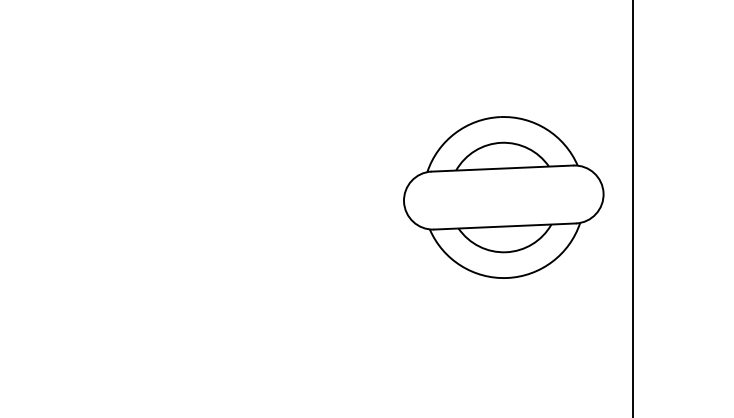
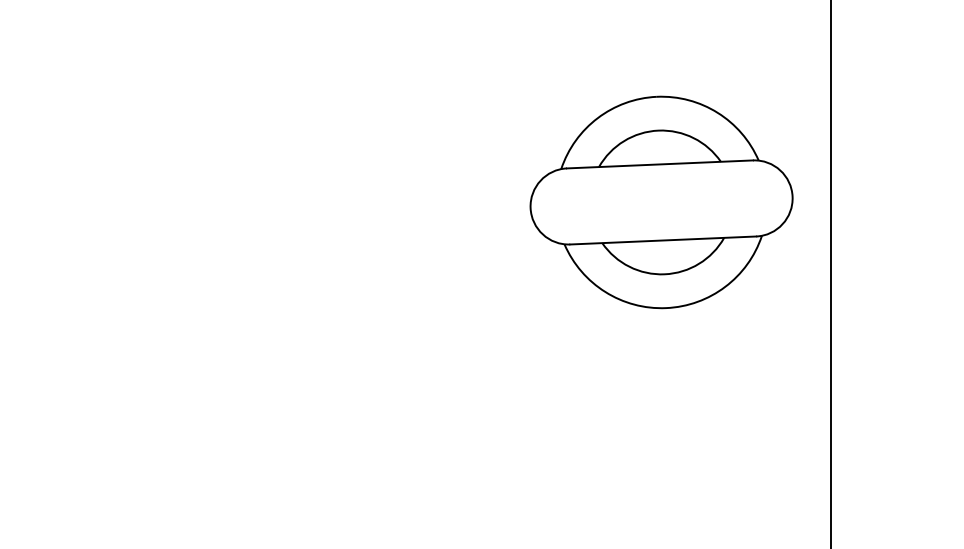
part: (503, 197) -> (661, 202), moved

